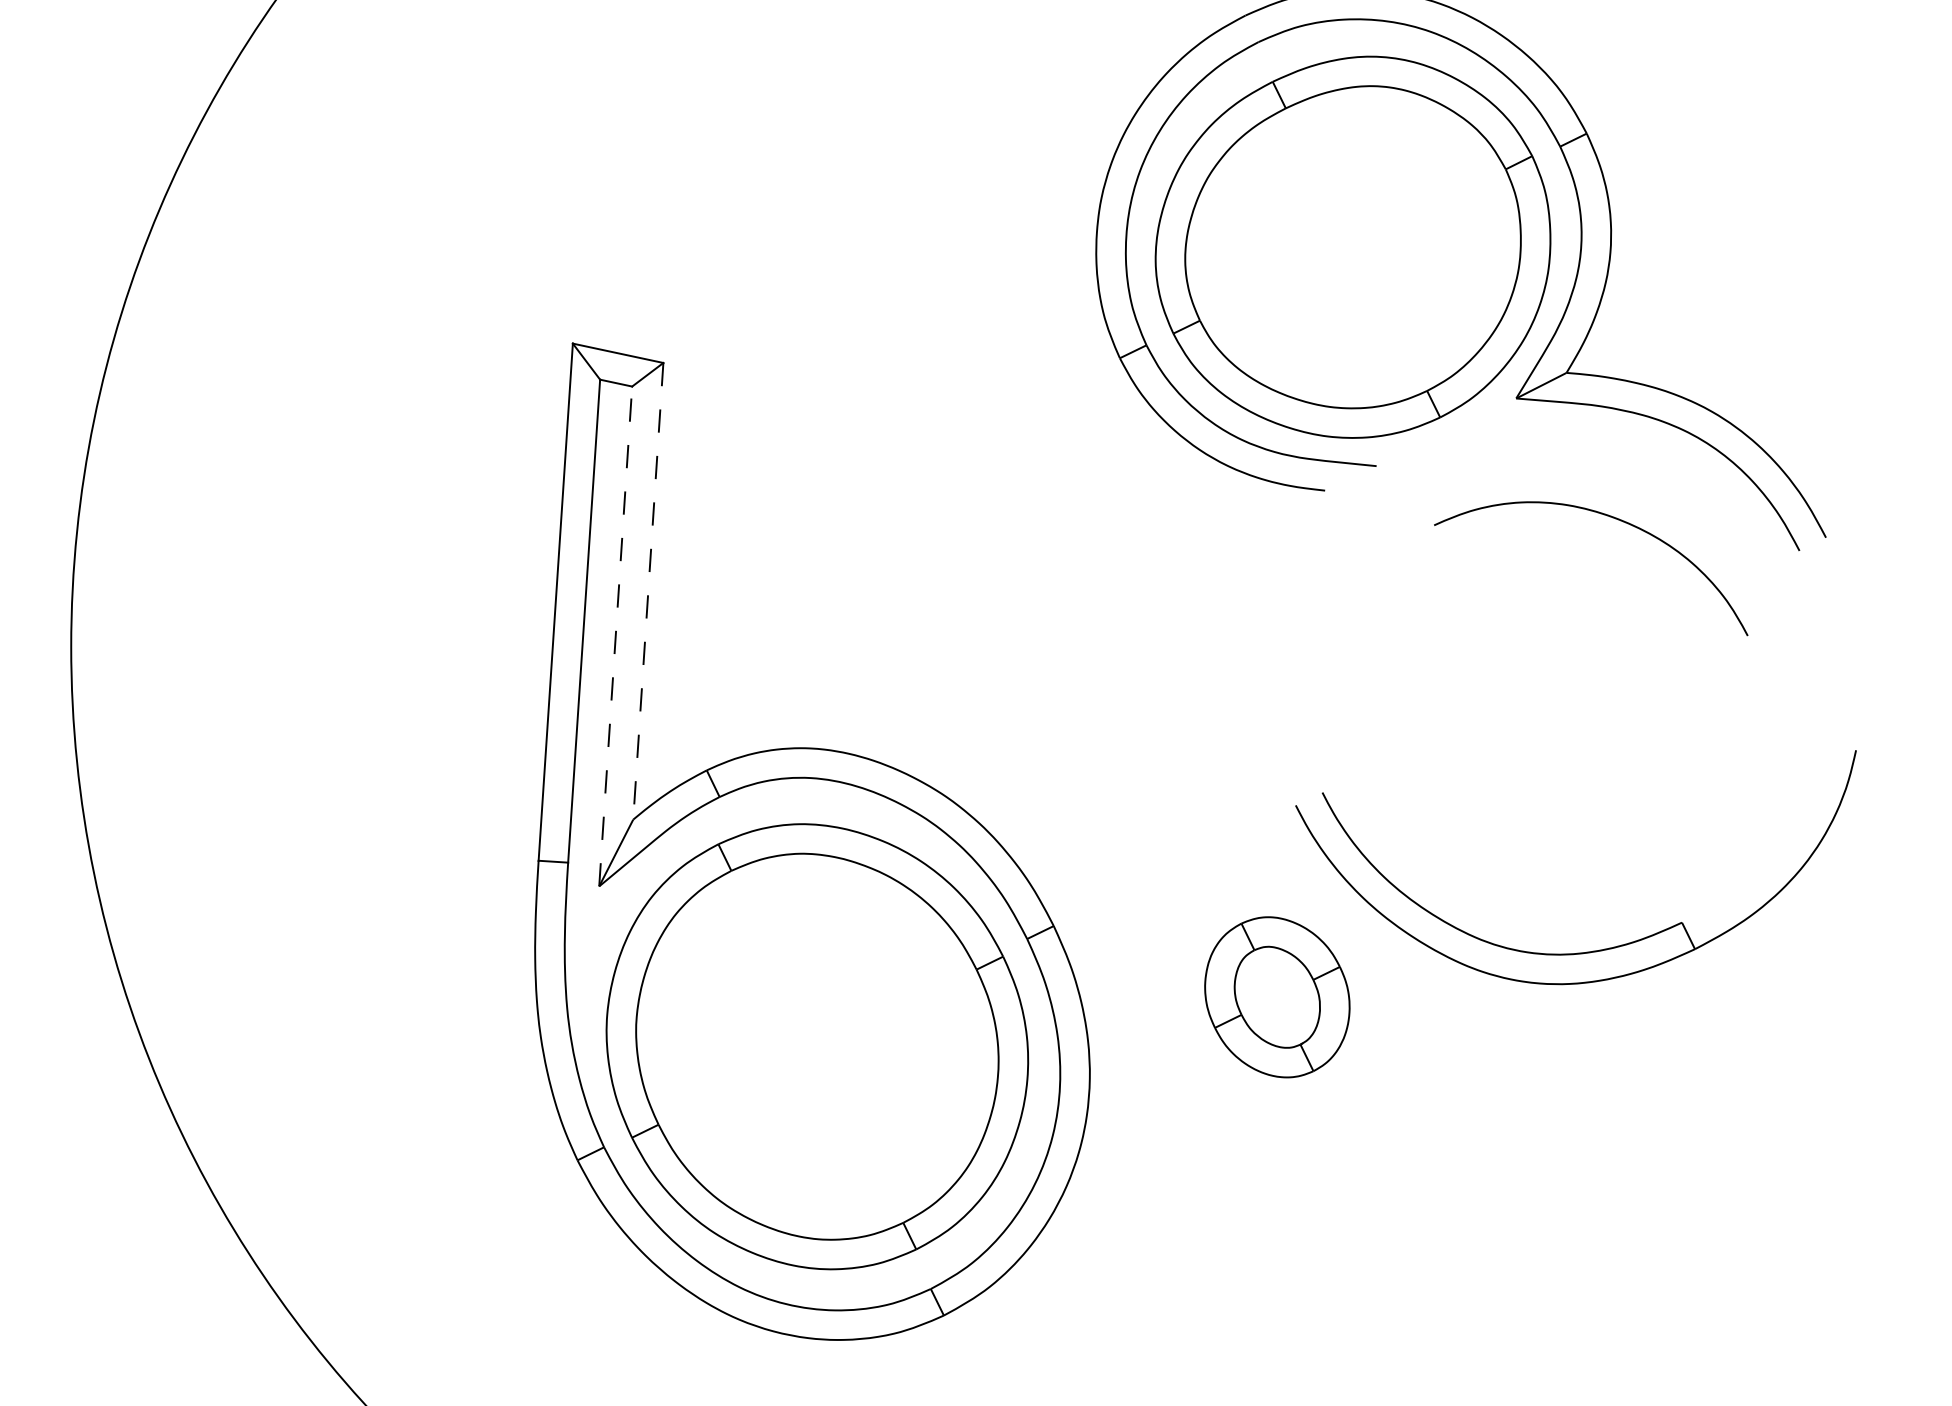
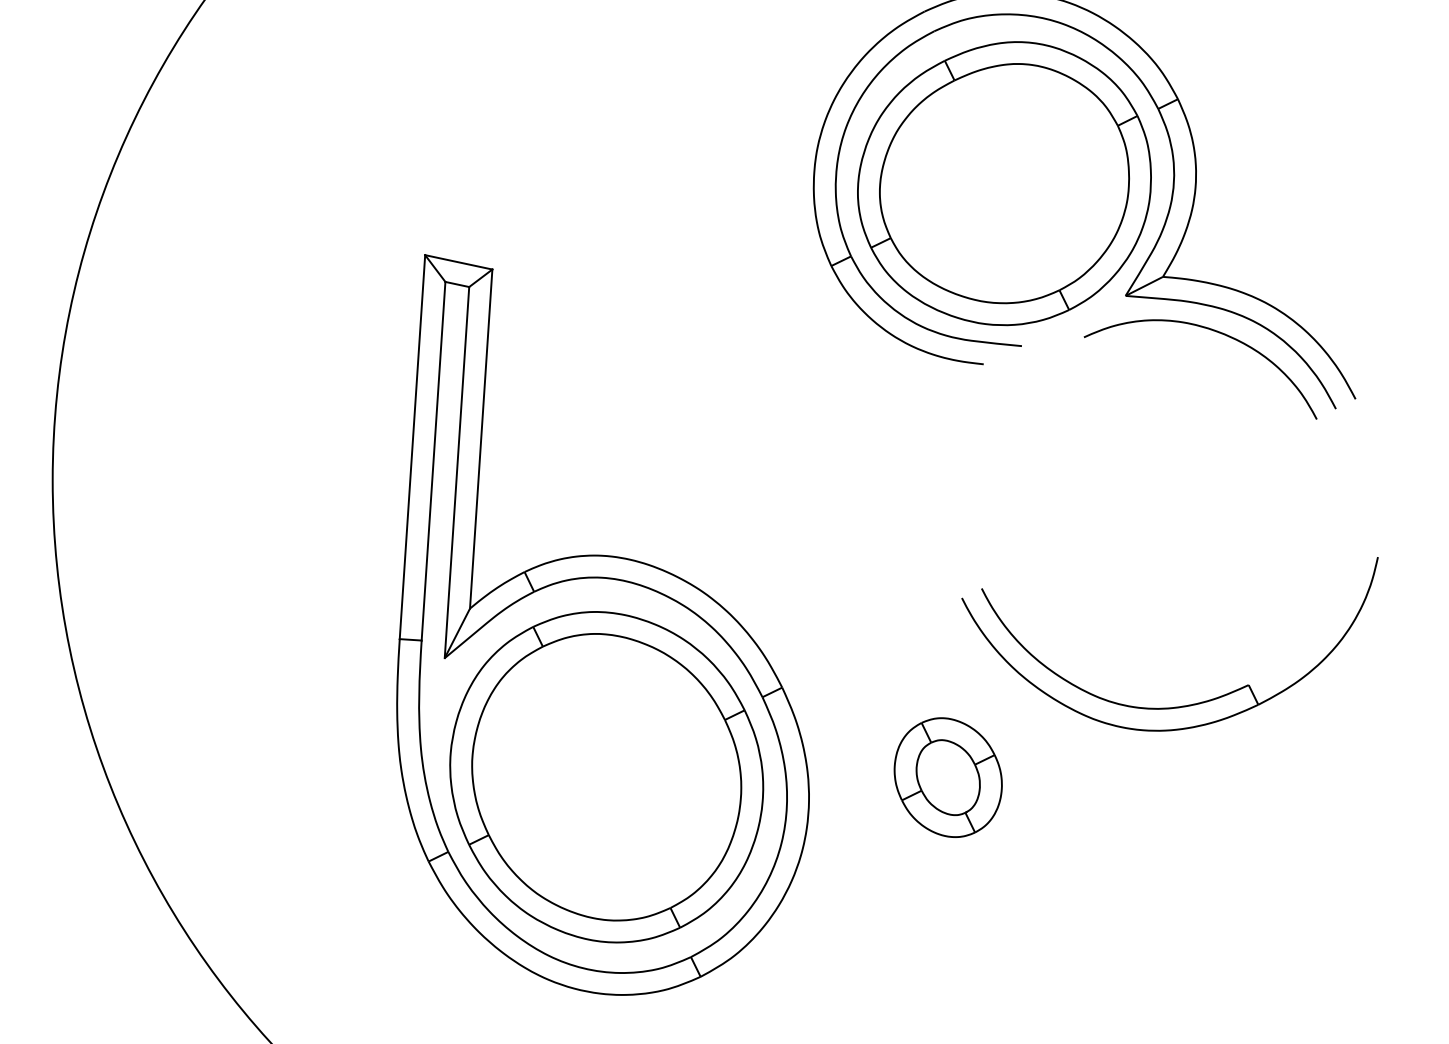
curve: (1612, 518) -> (1216, 332), moved
line: (648, 591) -> (481, 439), dashed -> solid
line: (615, 635) -> (456, 471), dashed -> solid
part: (1277, 997) -> (948, 777), moved

